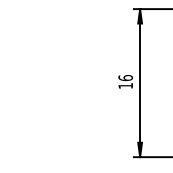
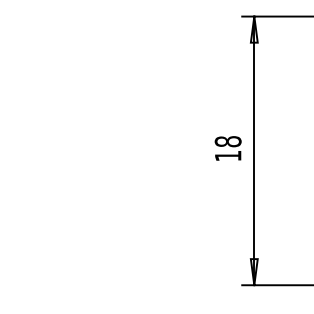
text: (125, 78) -> (227, 142), 16 -> 18

